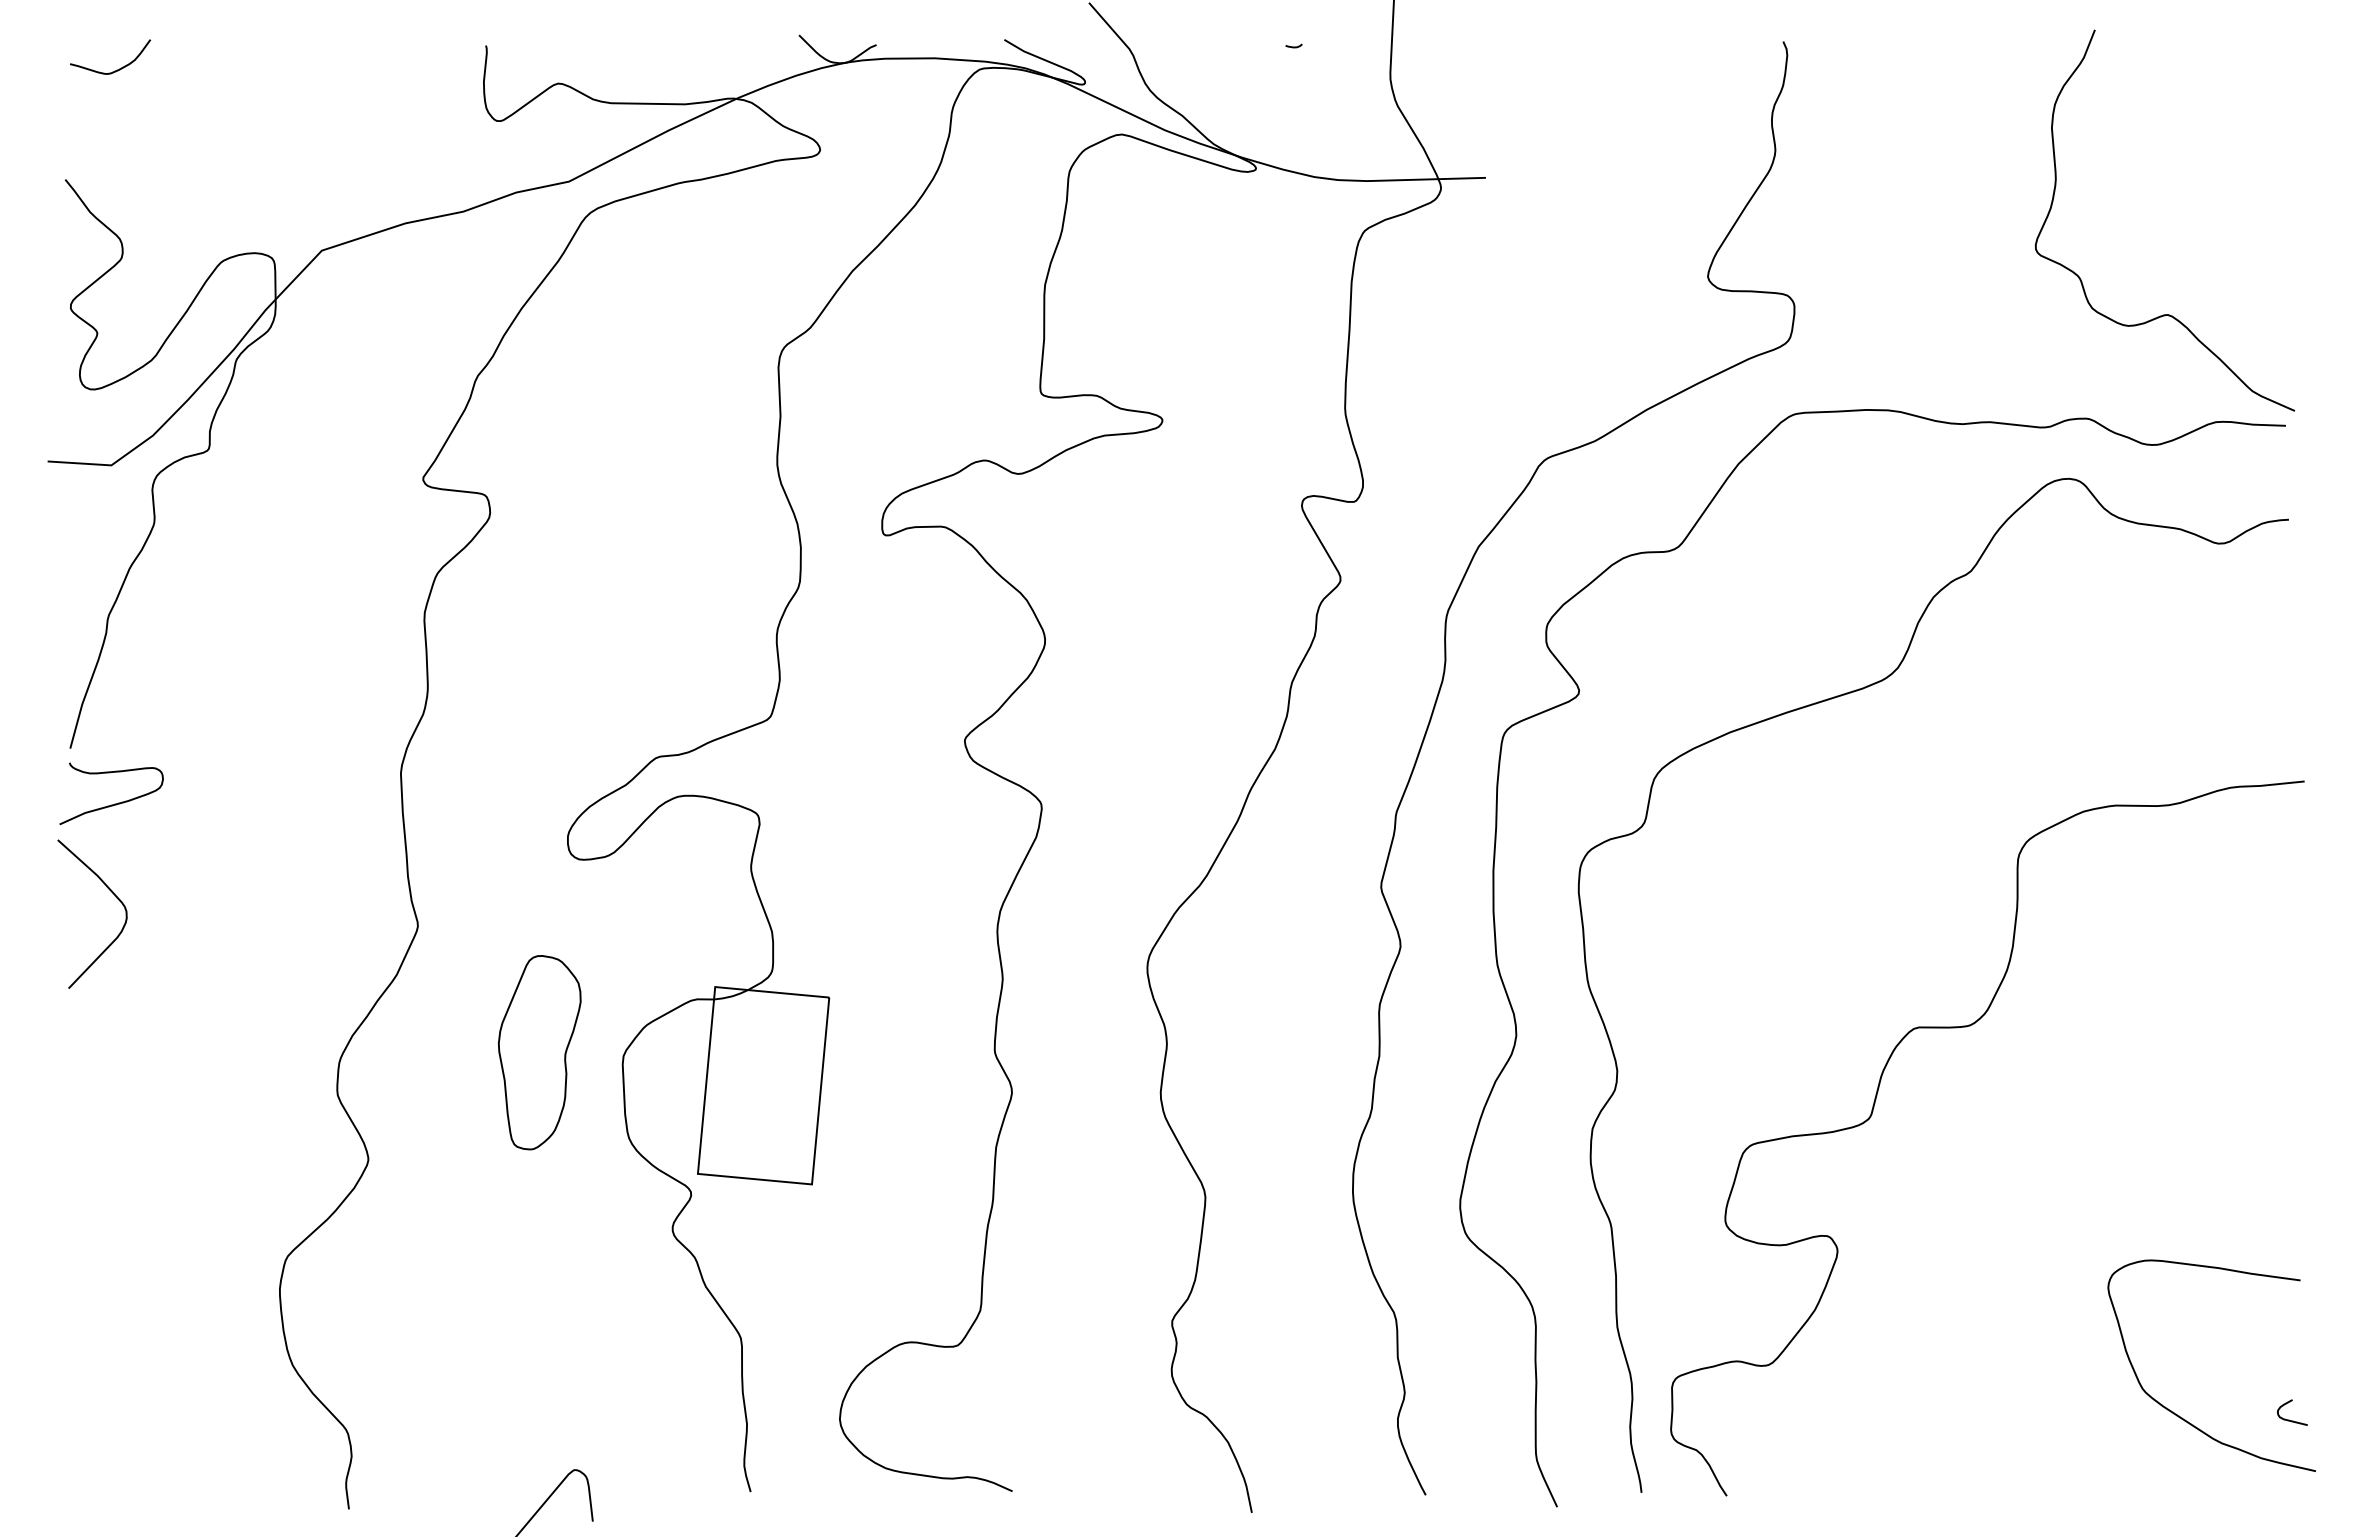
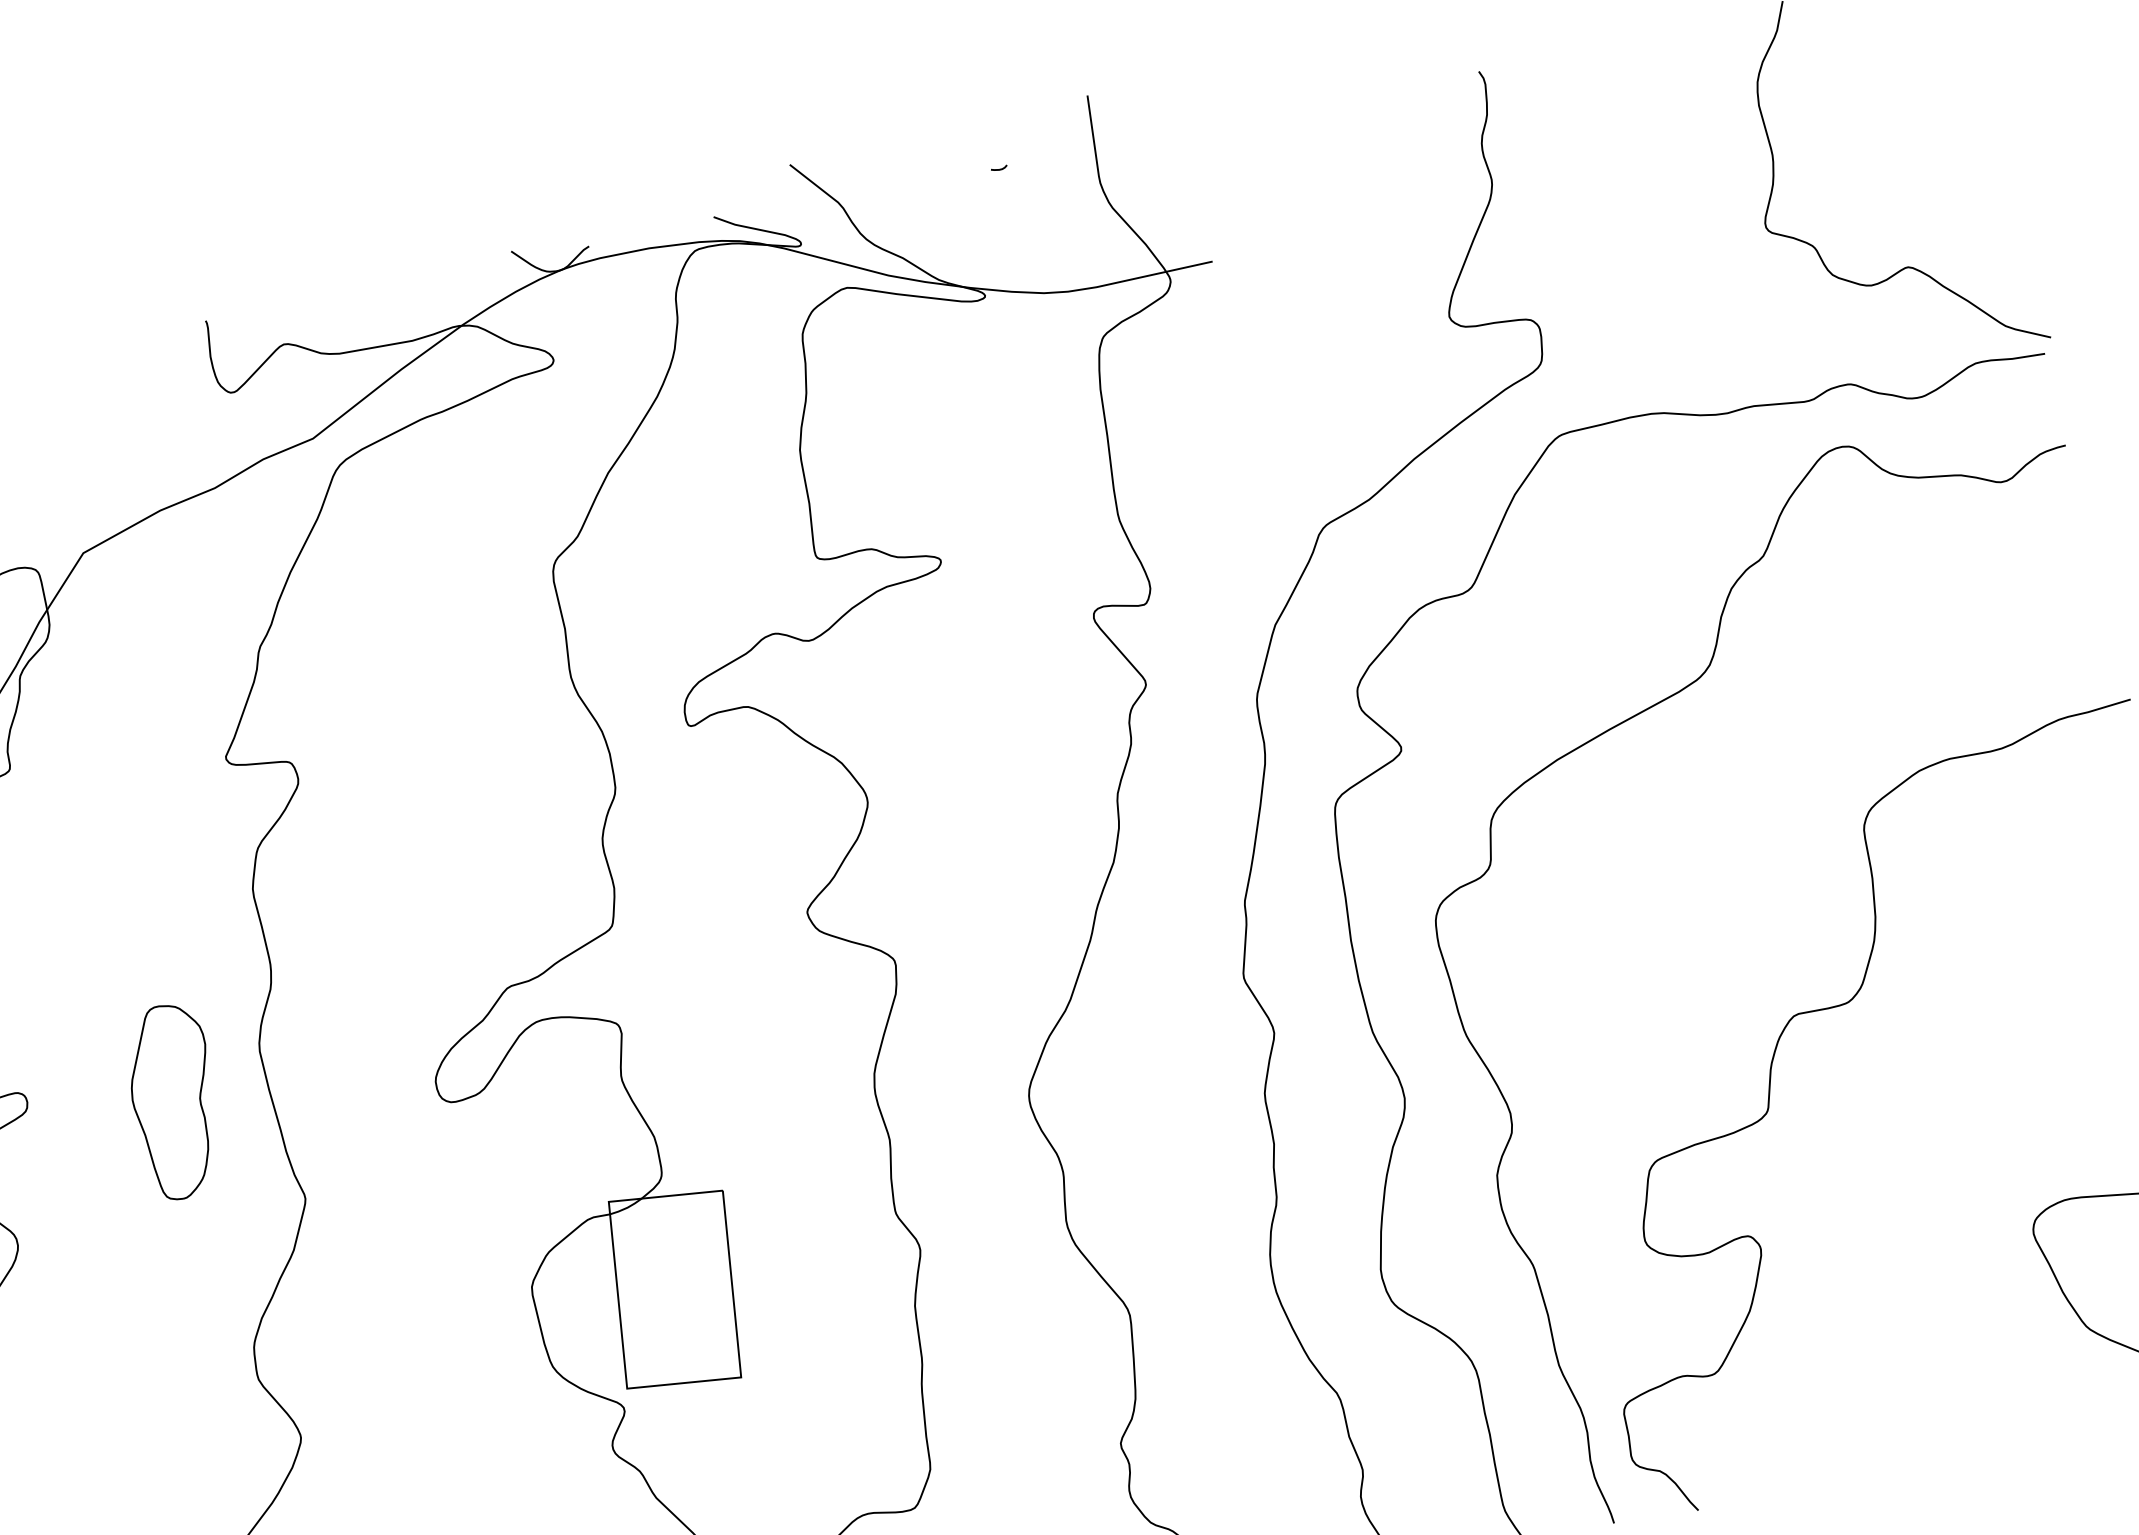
part: (539, 1052) -> (174, 1101), moved

